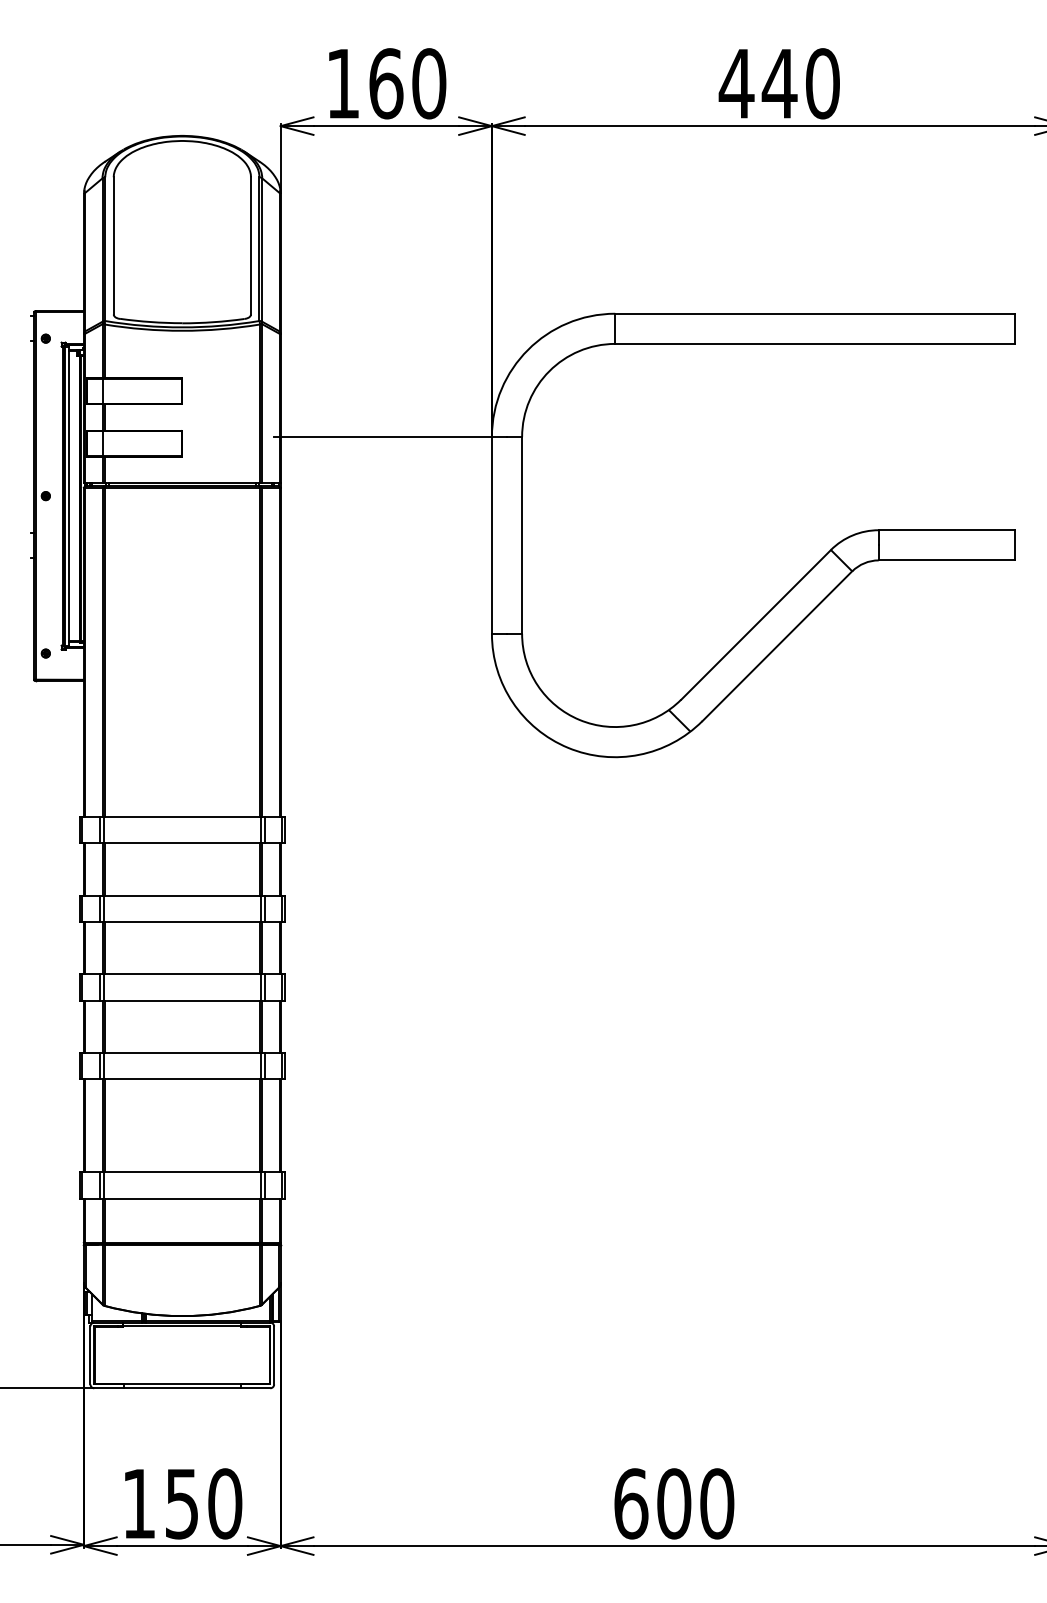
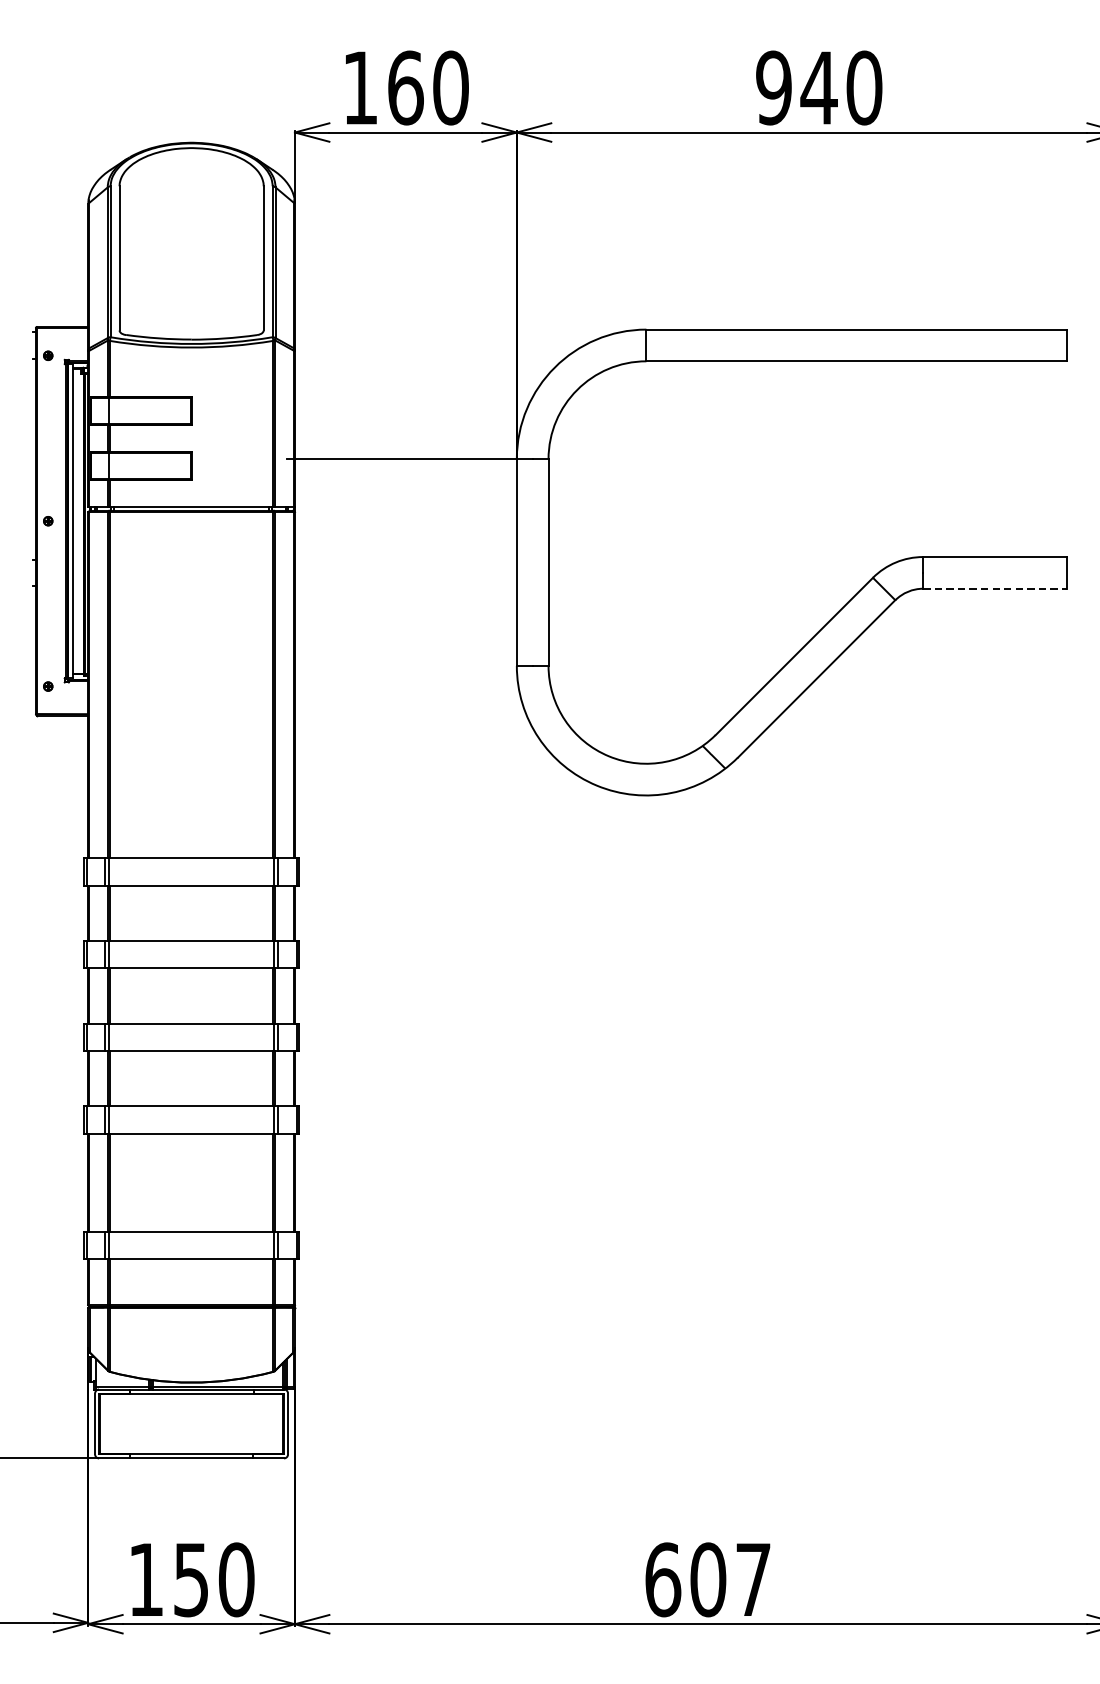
text: (736, 83) -> (773, 87), 440 -> 940
line: (947, 560) -> (995, 588), solid -> dashed
text: (717, 1503) -> (753, 1579), 600 -> 607

